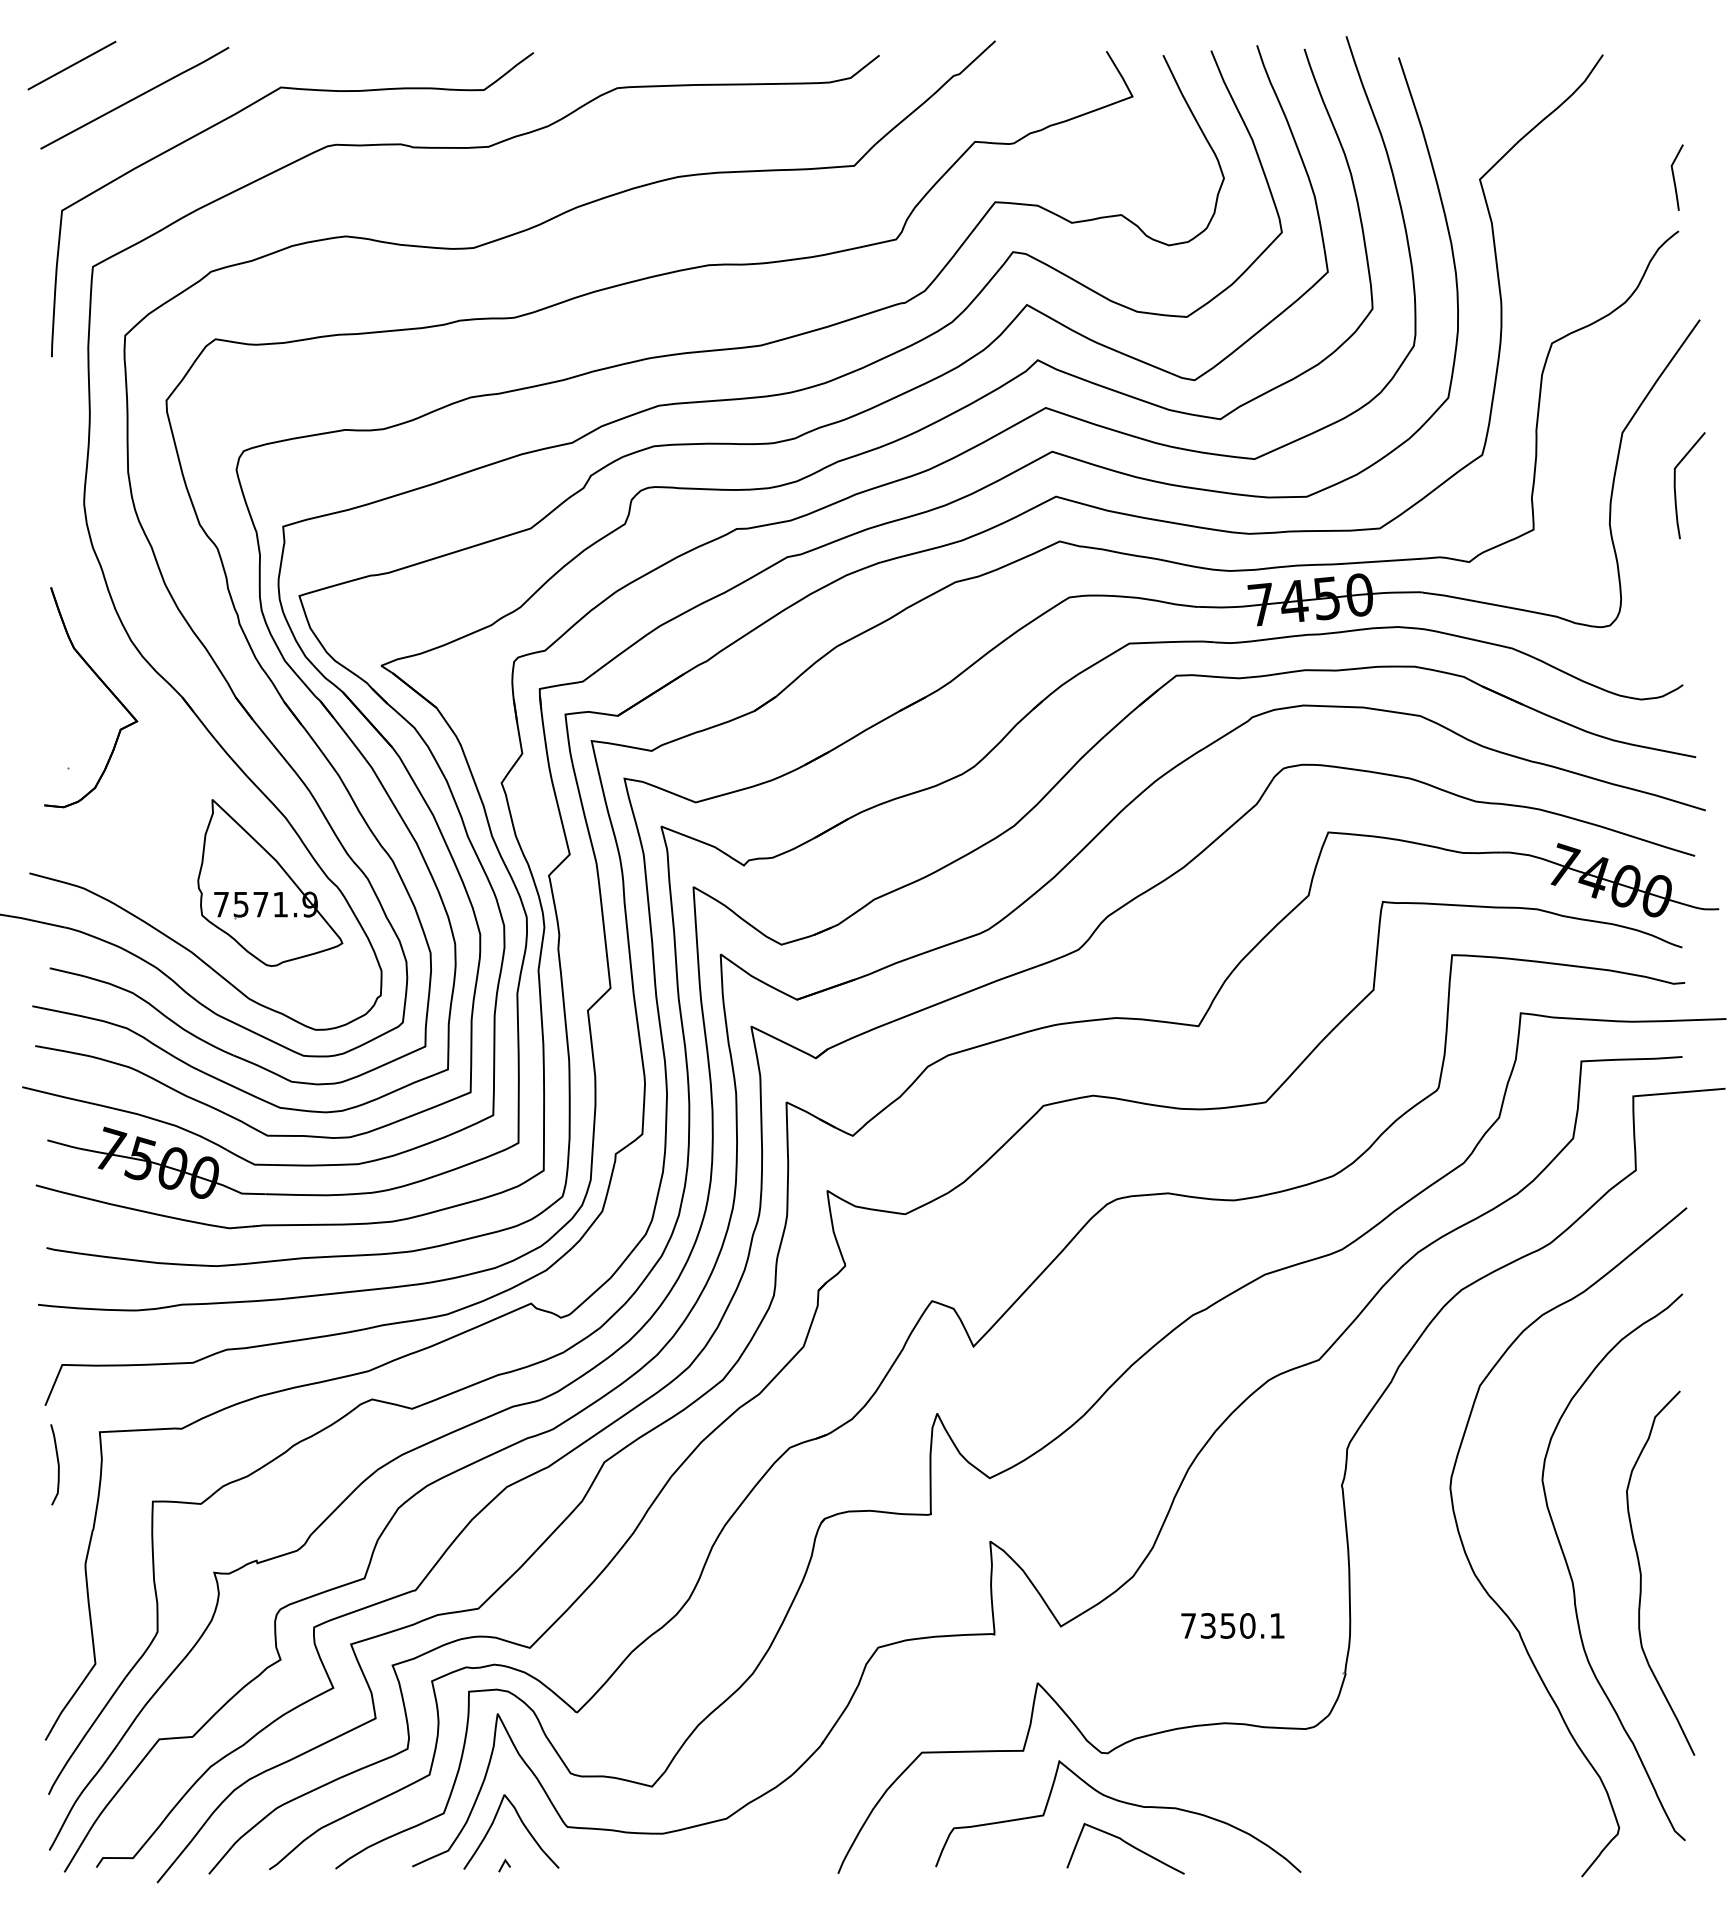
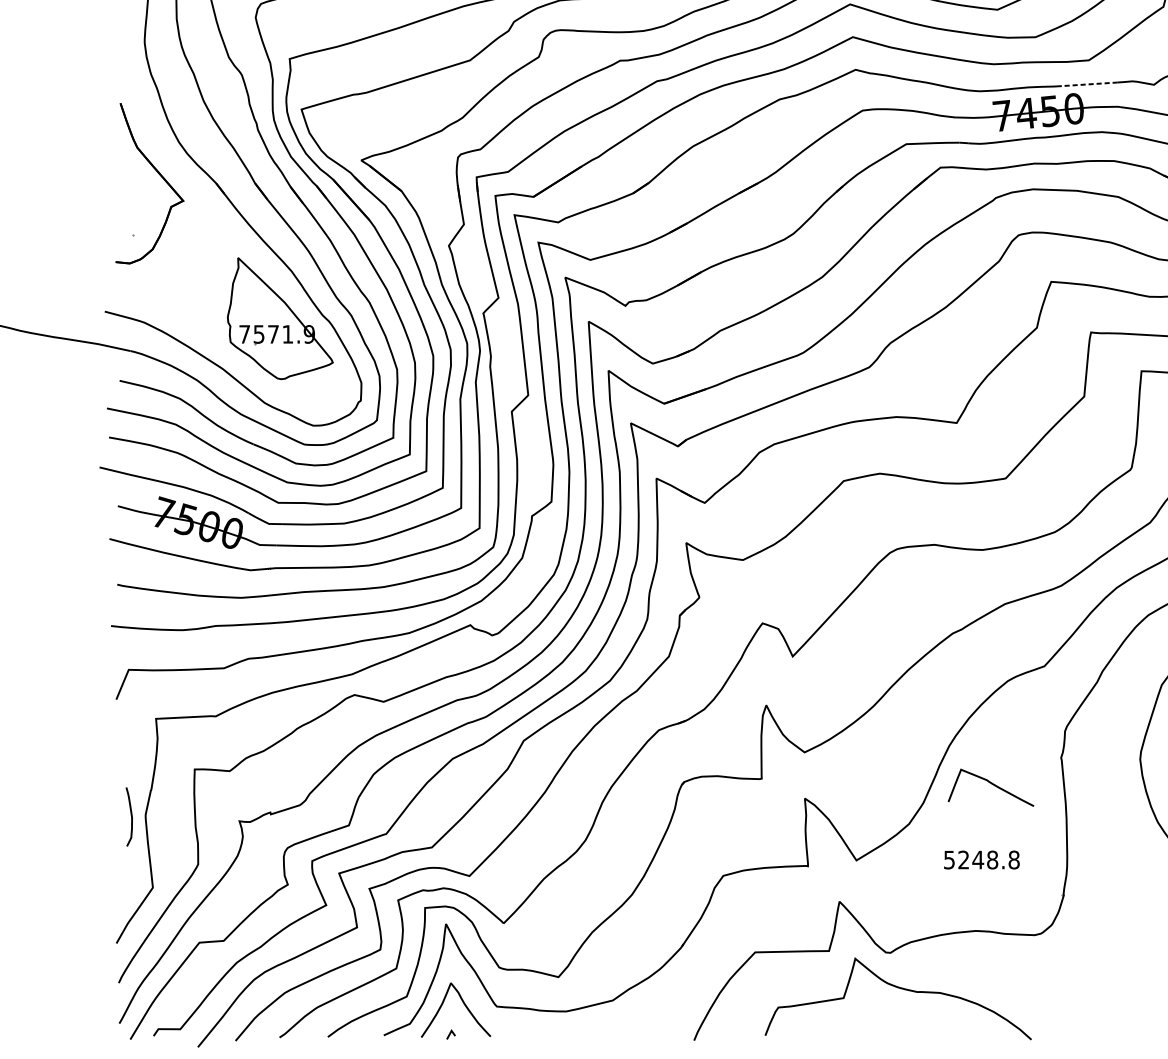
line: (1380, 561) -> (1089, 84), solid -> dashed
curve: (57, 1464) -> (131, 816), moved
text: (1233, 1625) -> (982, 859), 7350.1 -> 5248.8
curve: (1127, 1844) -> (992, 784), moved

